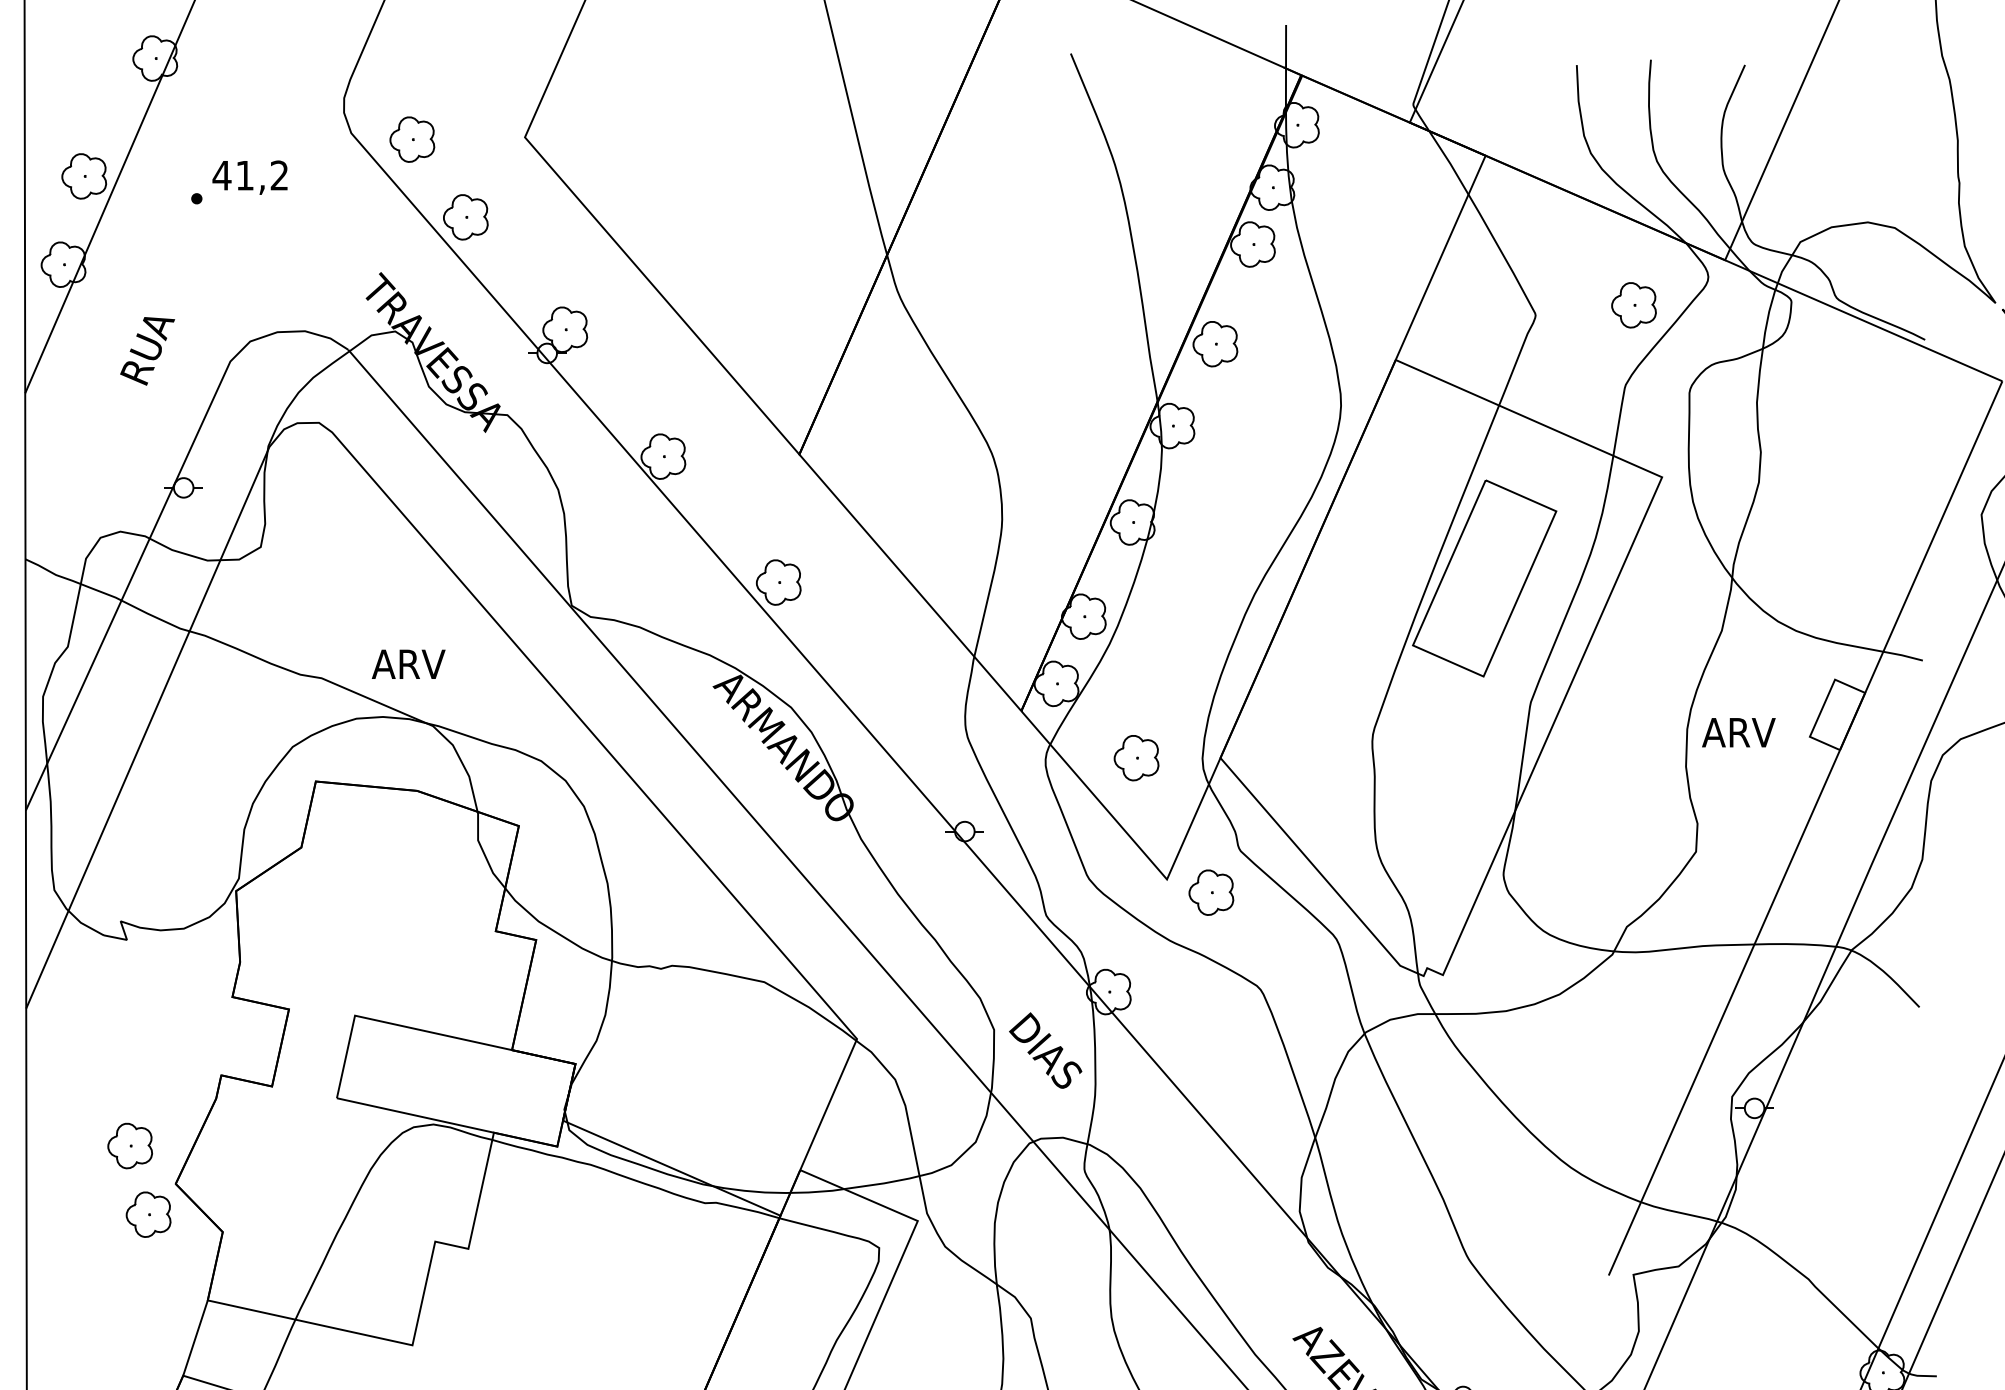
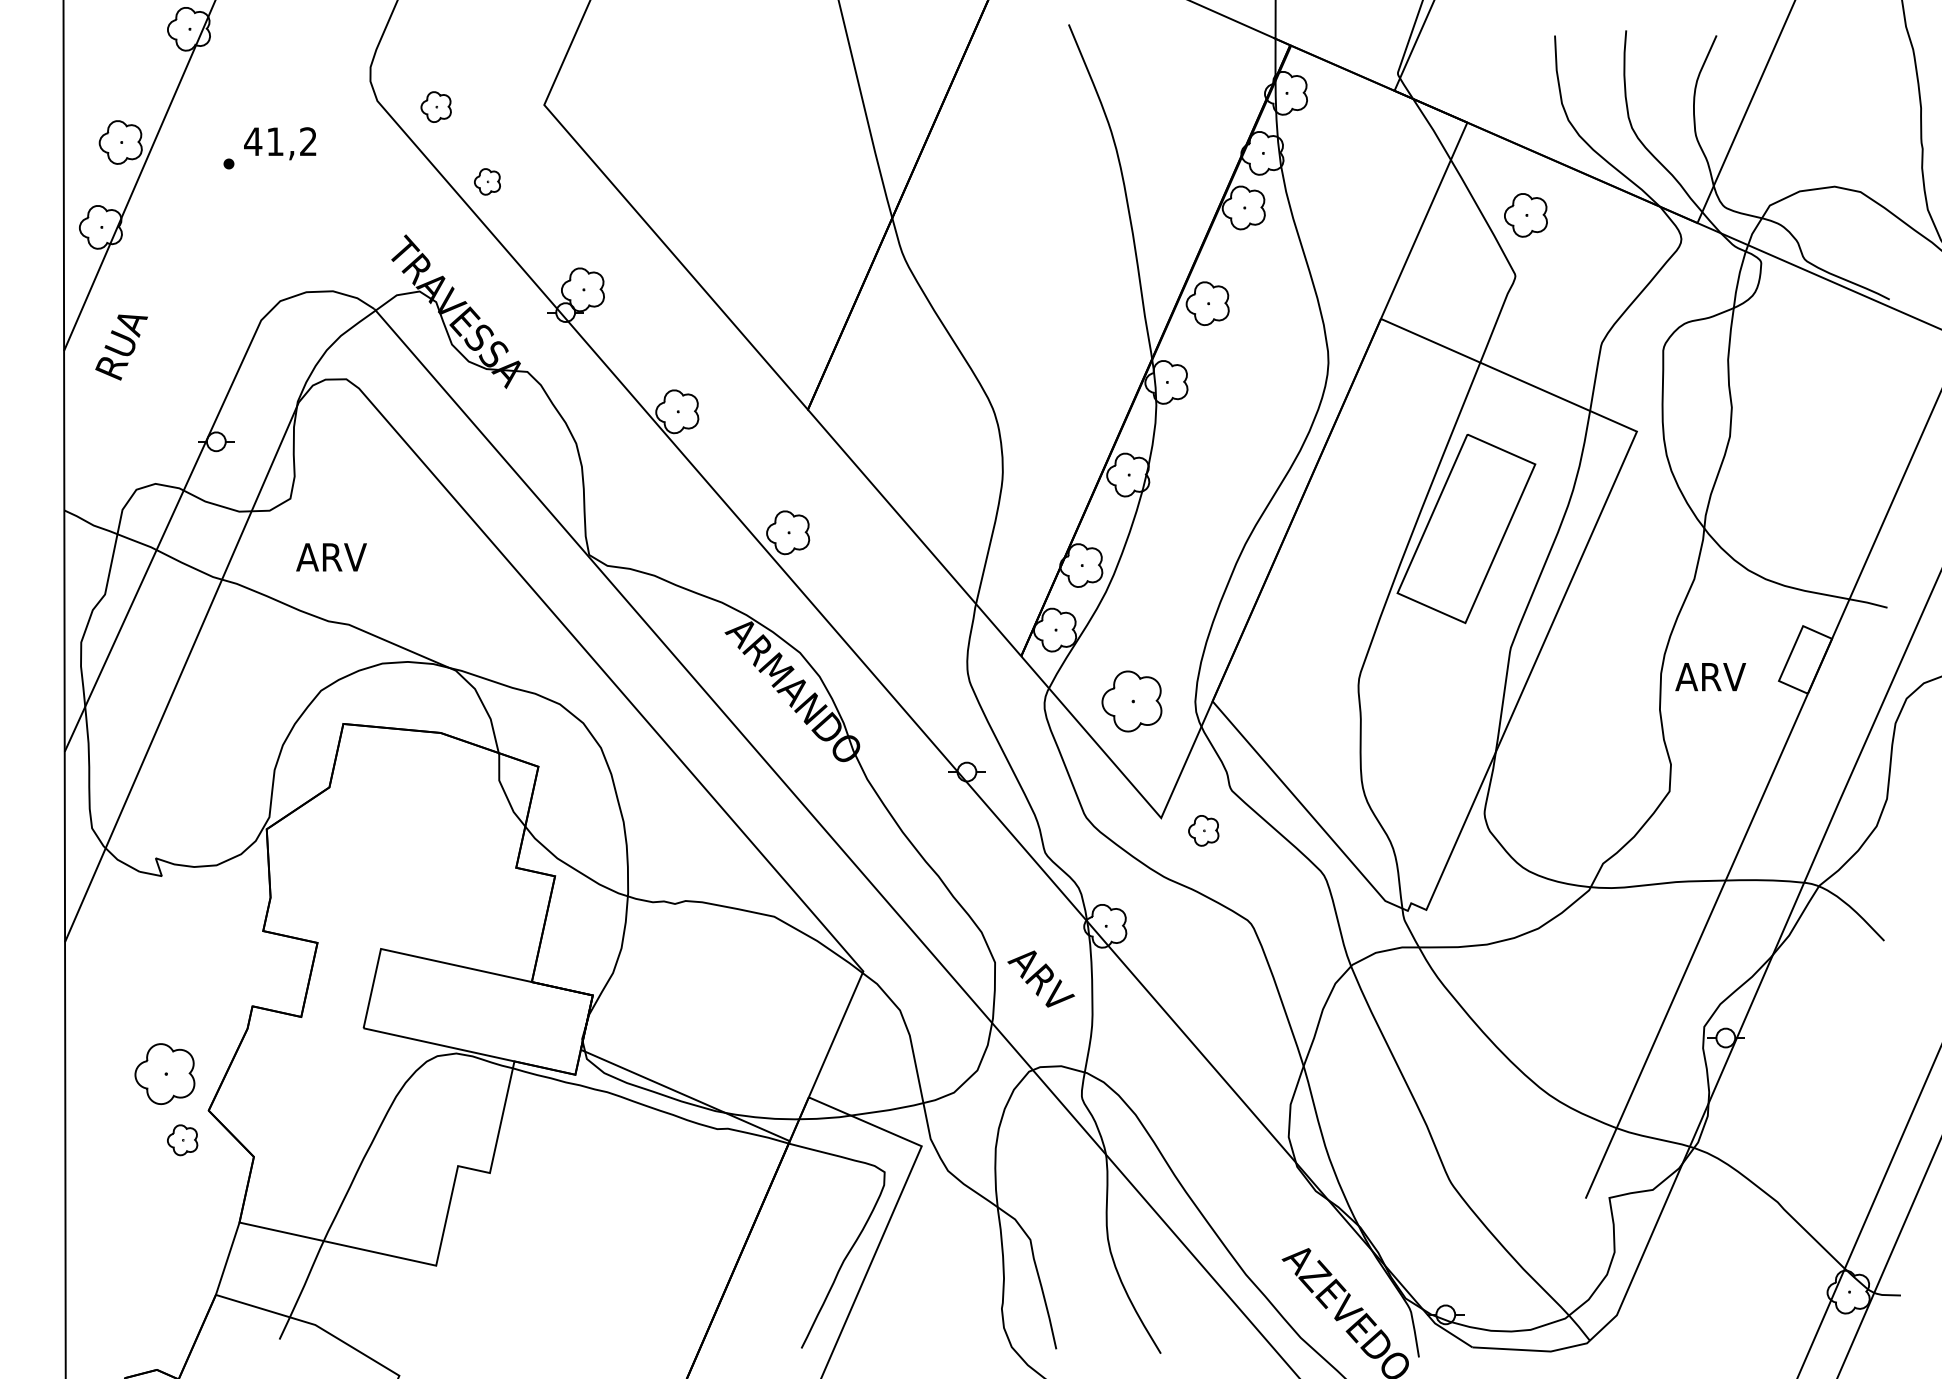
part: (412, 138) -> (436, 106), size x0.7
part: (465, 216) -> (487, 181), size x0.6
part: (1633, 305) -> (1525, 215), moved
text: (147, 351) -> (121, 347), moved
text: (408, 664) -> (331, 557), moved
part: (1136, 758) -> (1131, 701), size x1.4
part: (1211, 892) -> (1203, 830), size x0.7
text: (1044, 1050) -> (1043, 982), DIAS -> ARV
part: (129, 1146) -> (164, 1074), size x1.4
part: (148, 1215) -> (182, 1140), size x0.7

